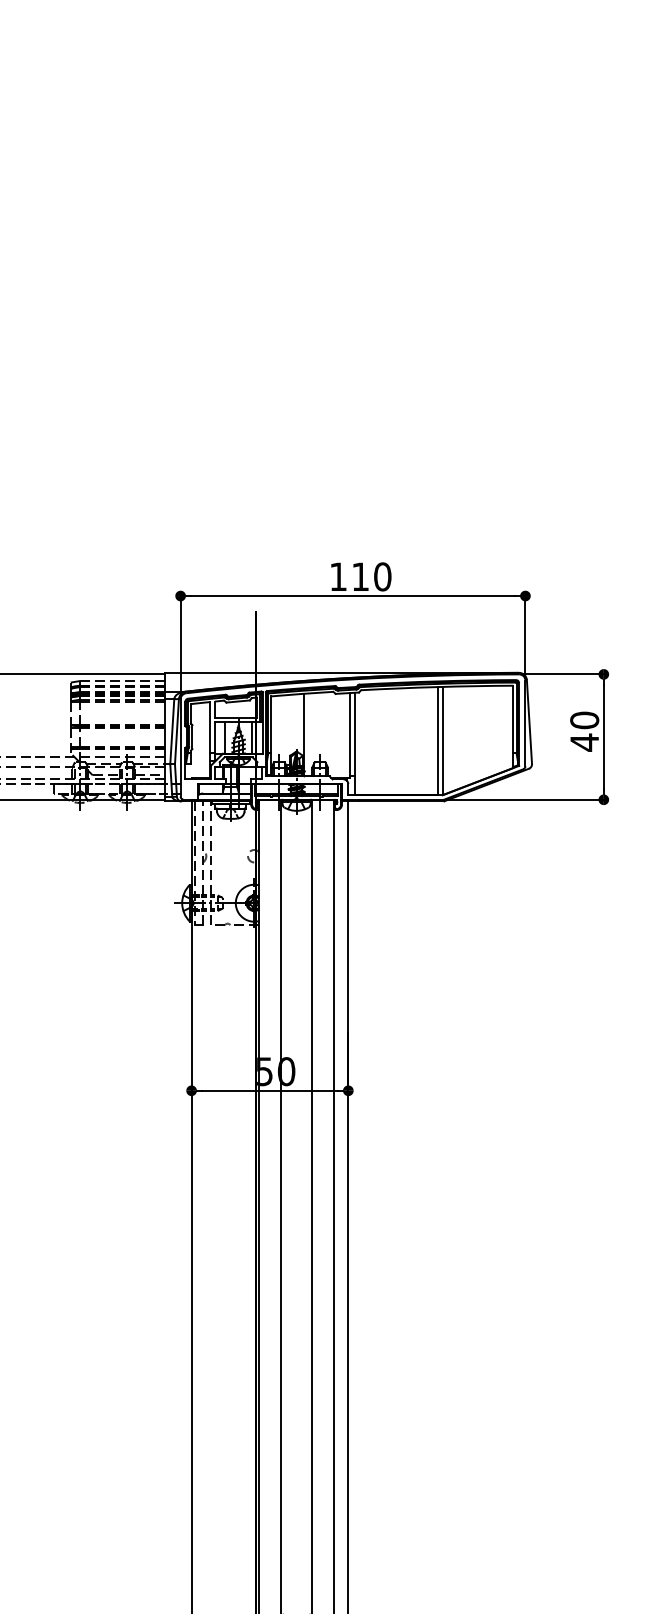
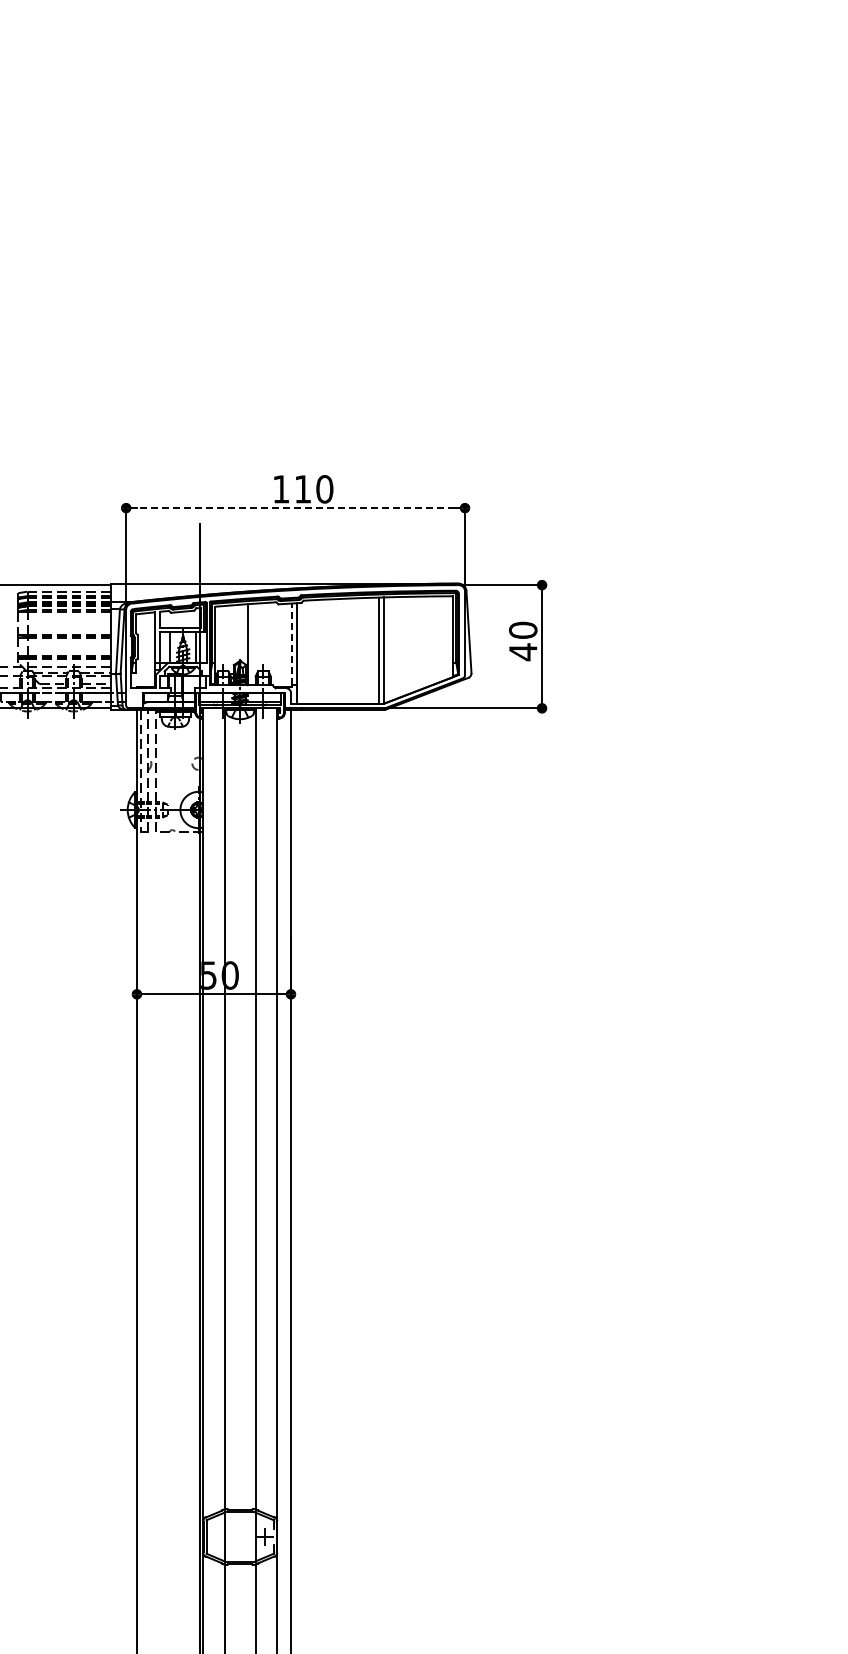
line: (352, 596) -> (295, 508), solid -> dashed
line: (349, 734) -> (292, 644), solid -> dashed

